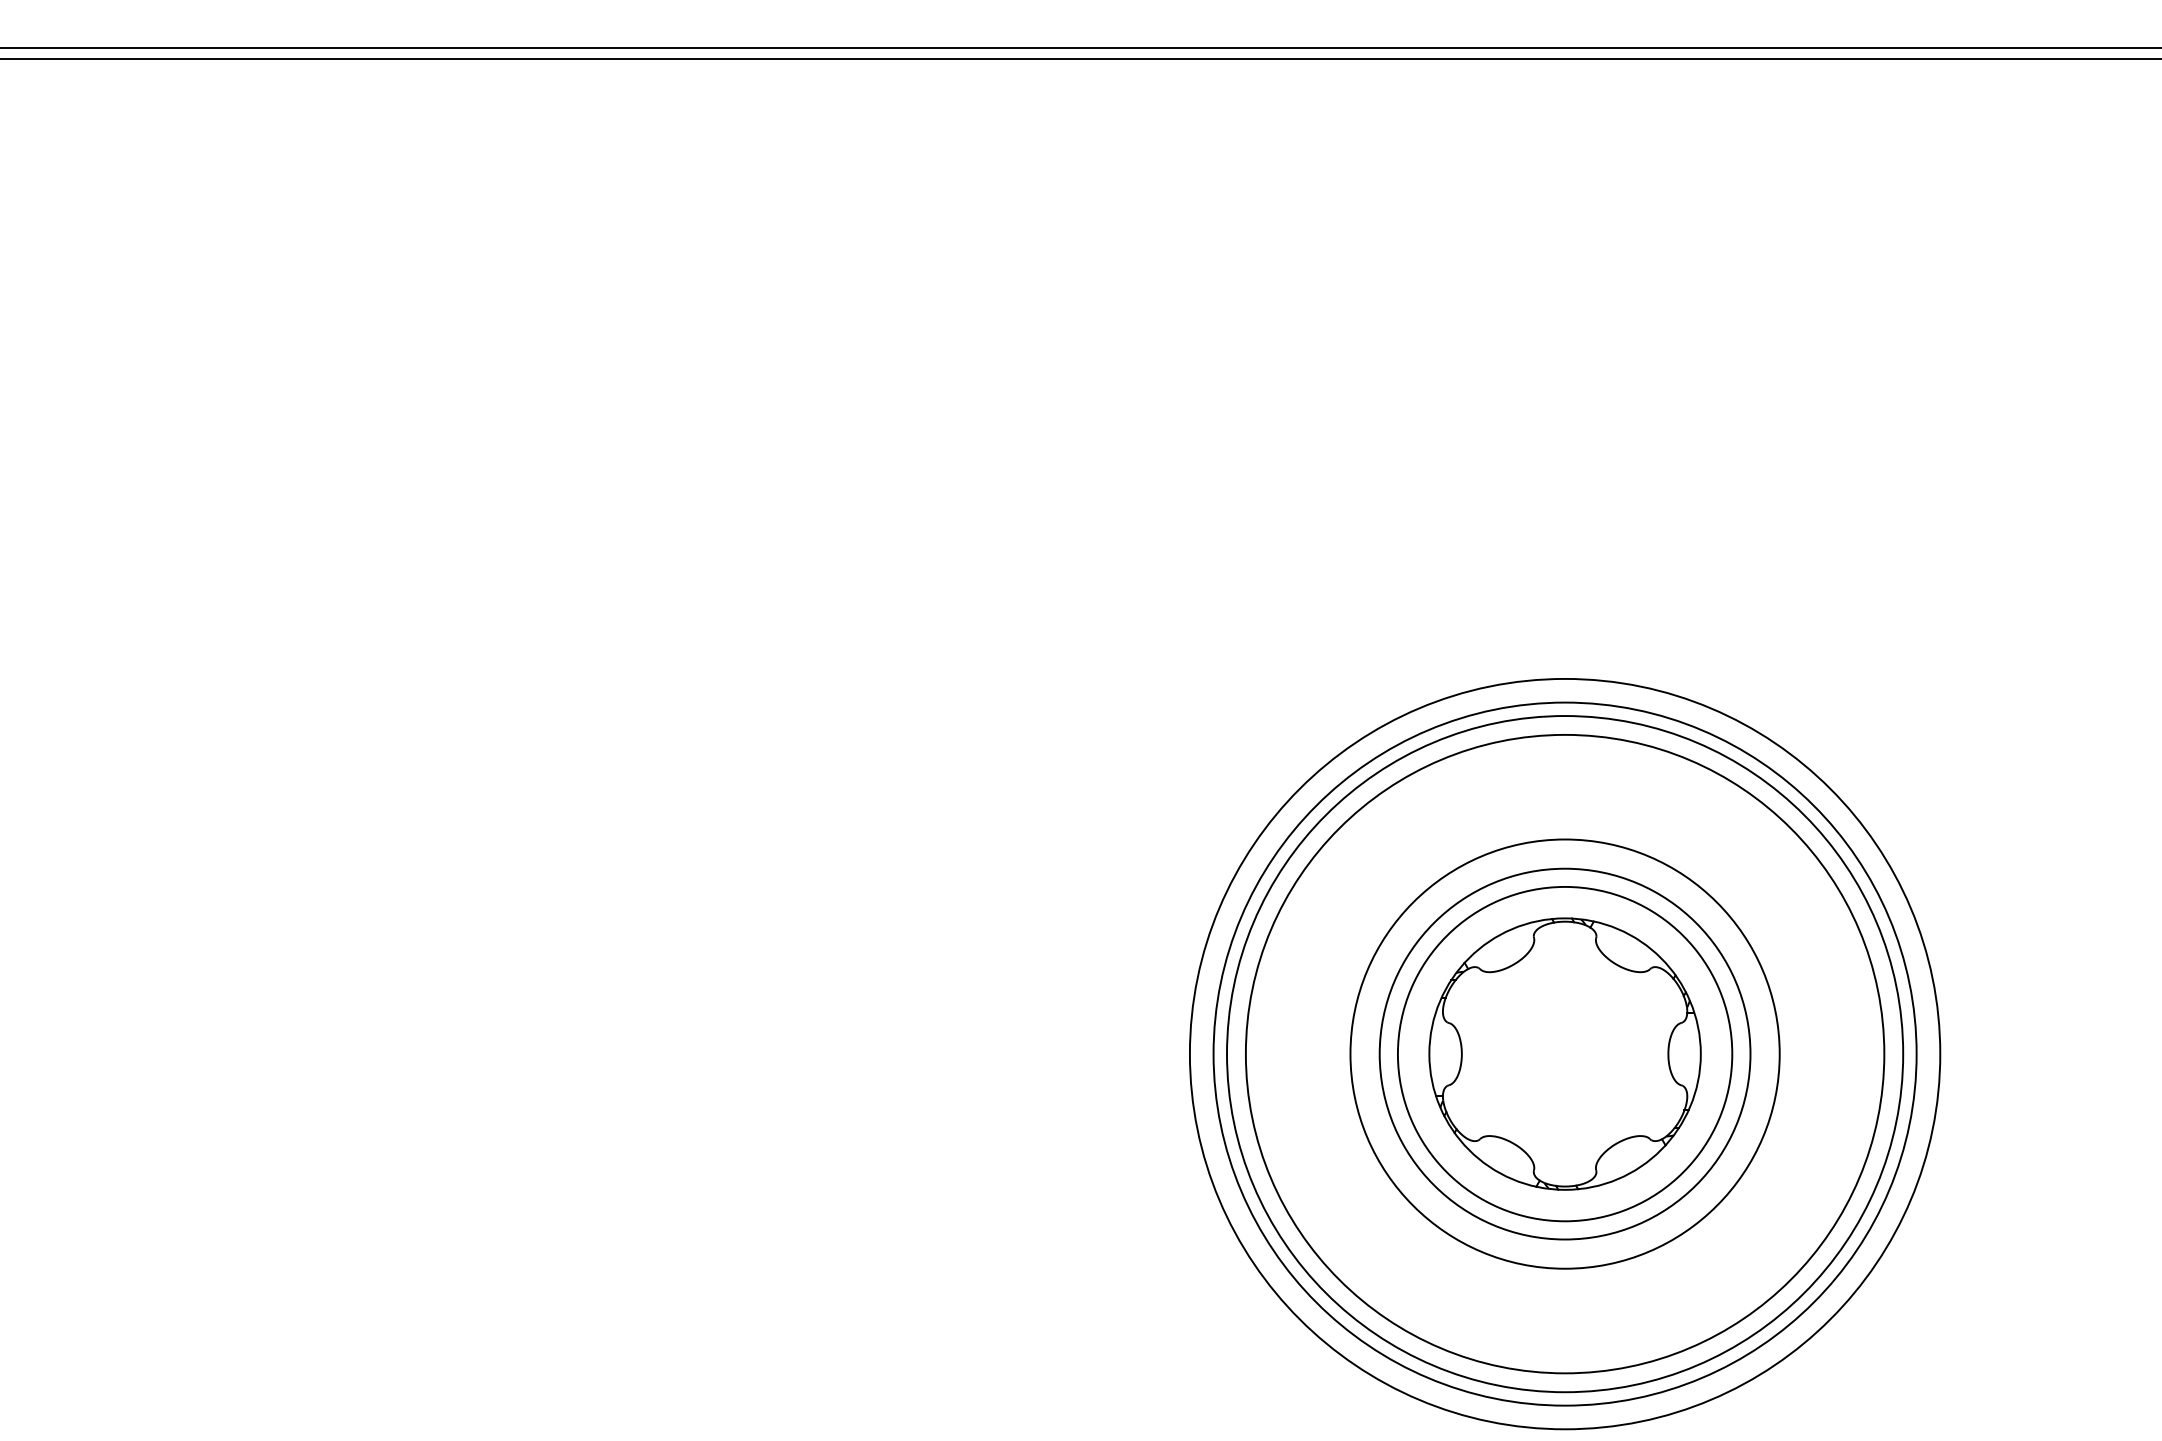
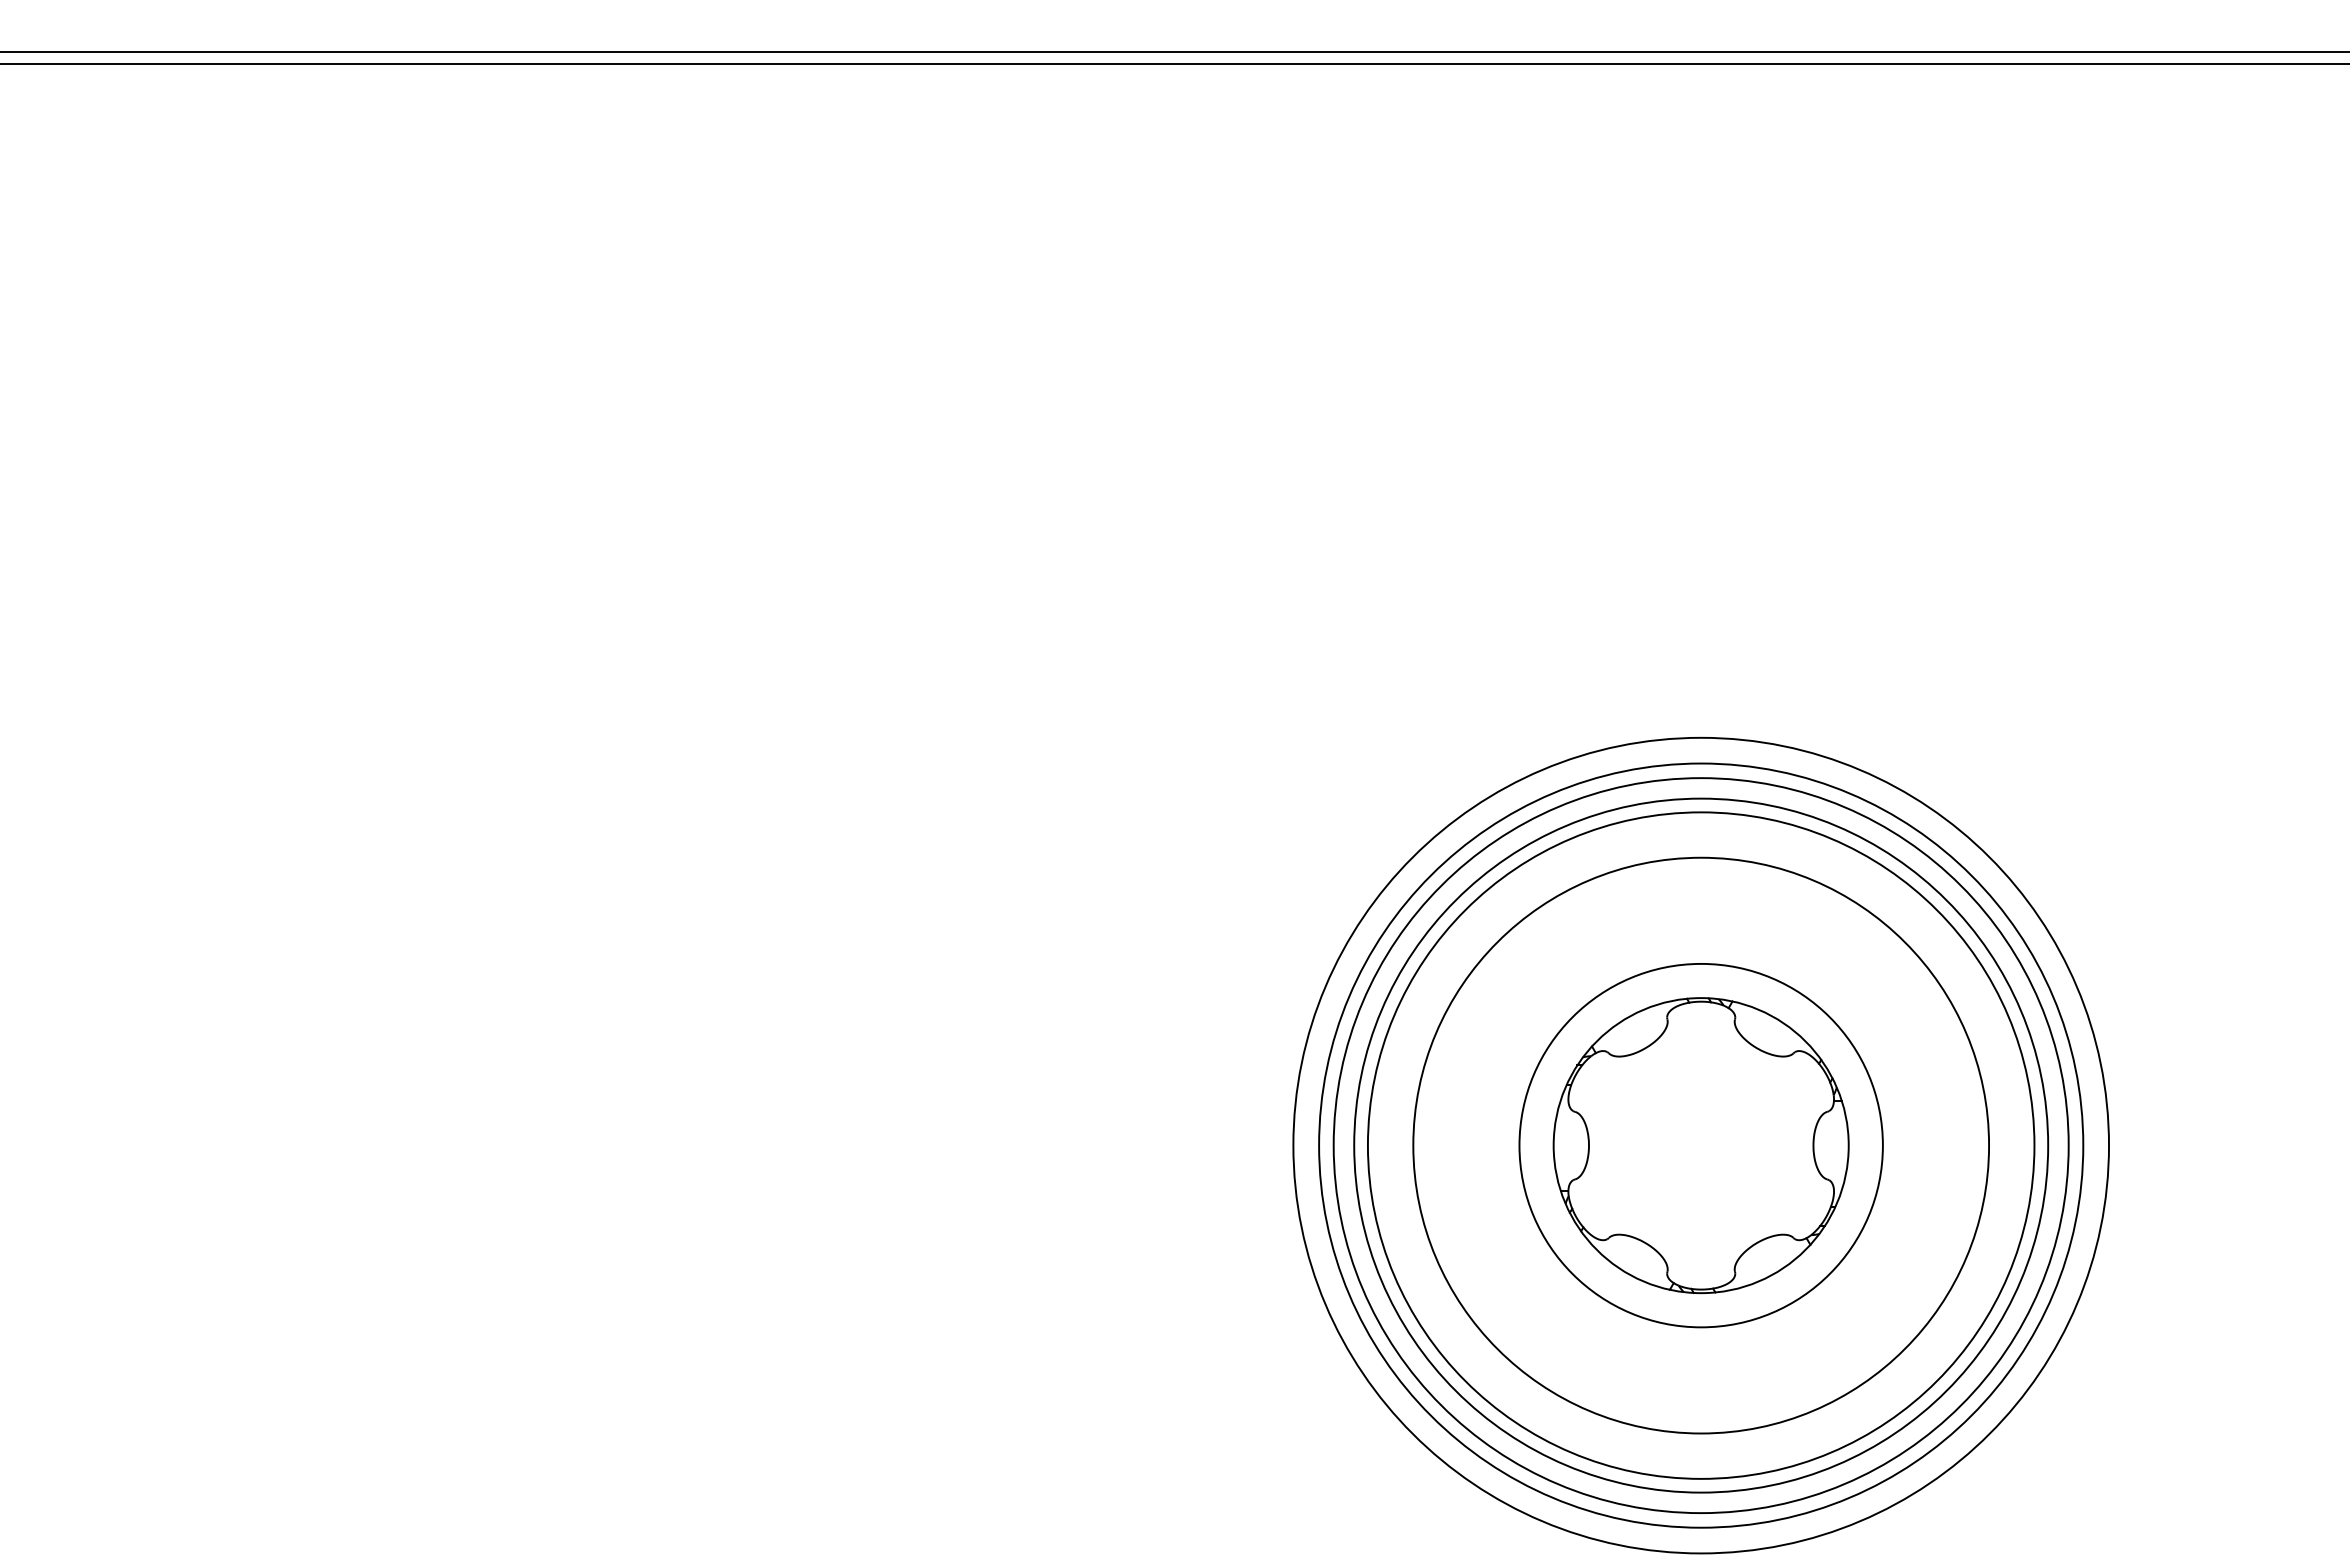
circle: (1564, 1054) -> (1700, 1145), size x1.43
circle: (1565, 1054) -> (1701, 1145), size x1.43

